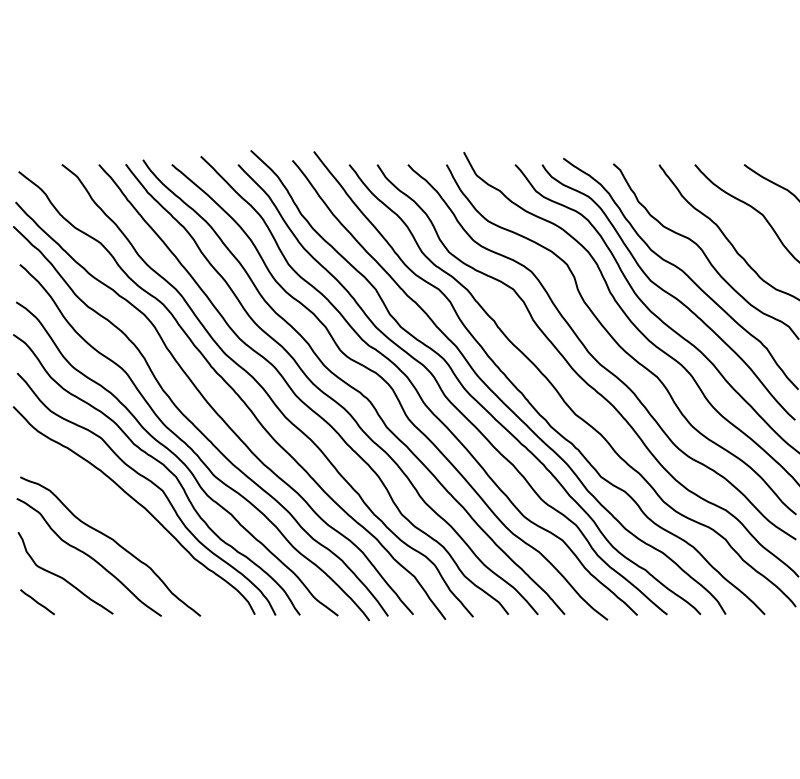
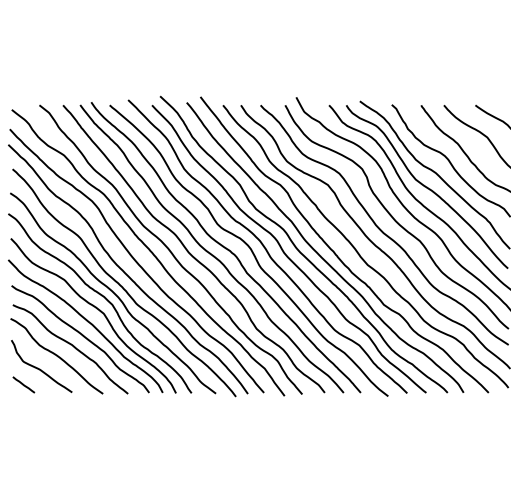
curve: (129, 526) -> (82, 336), added

